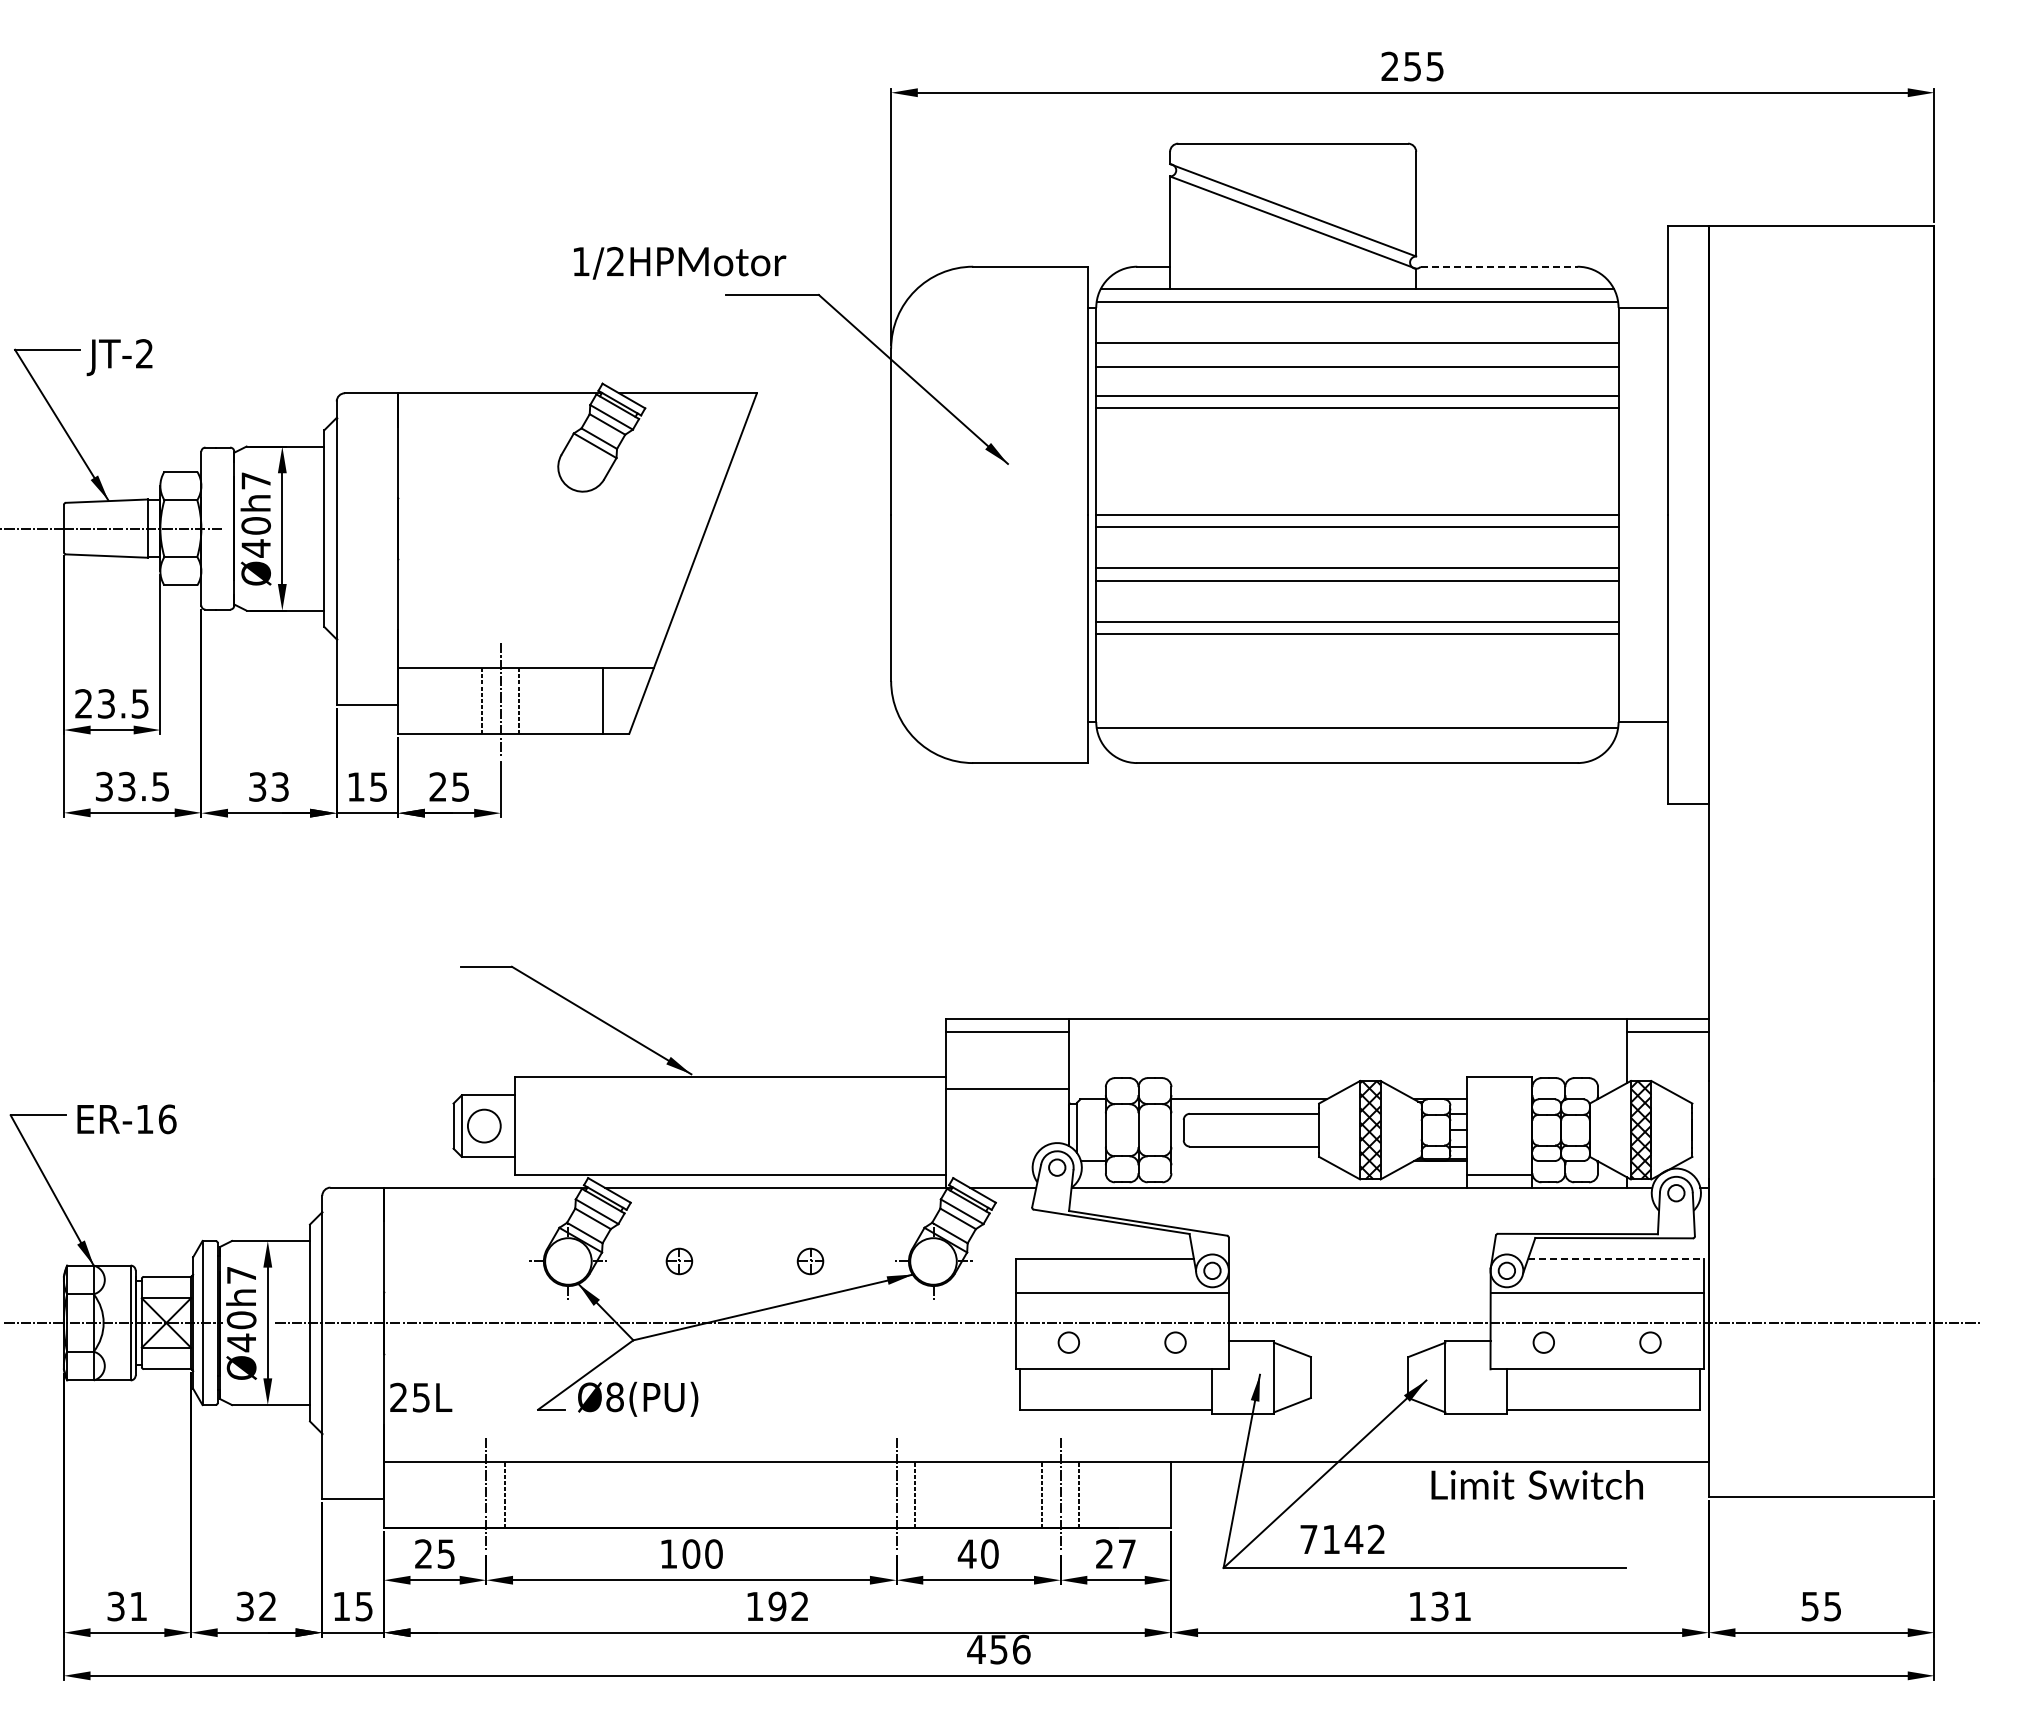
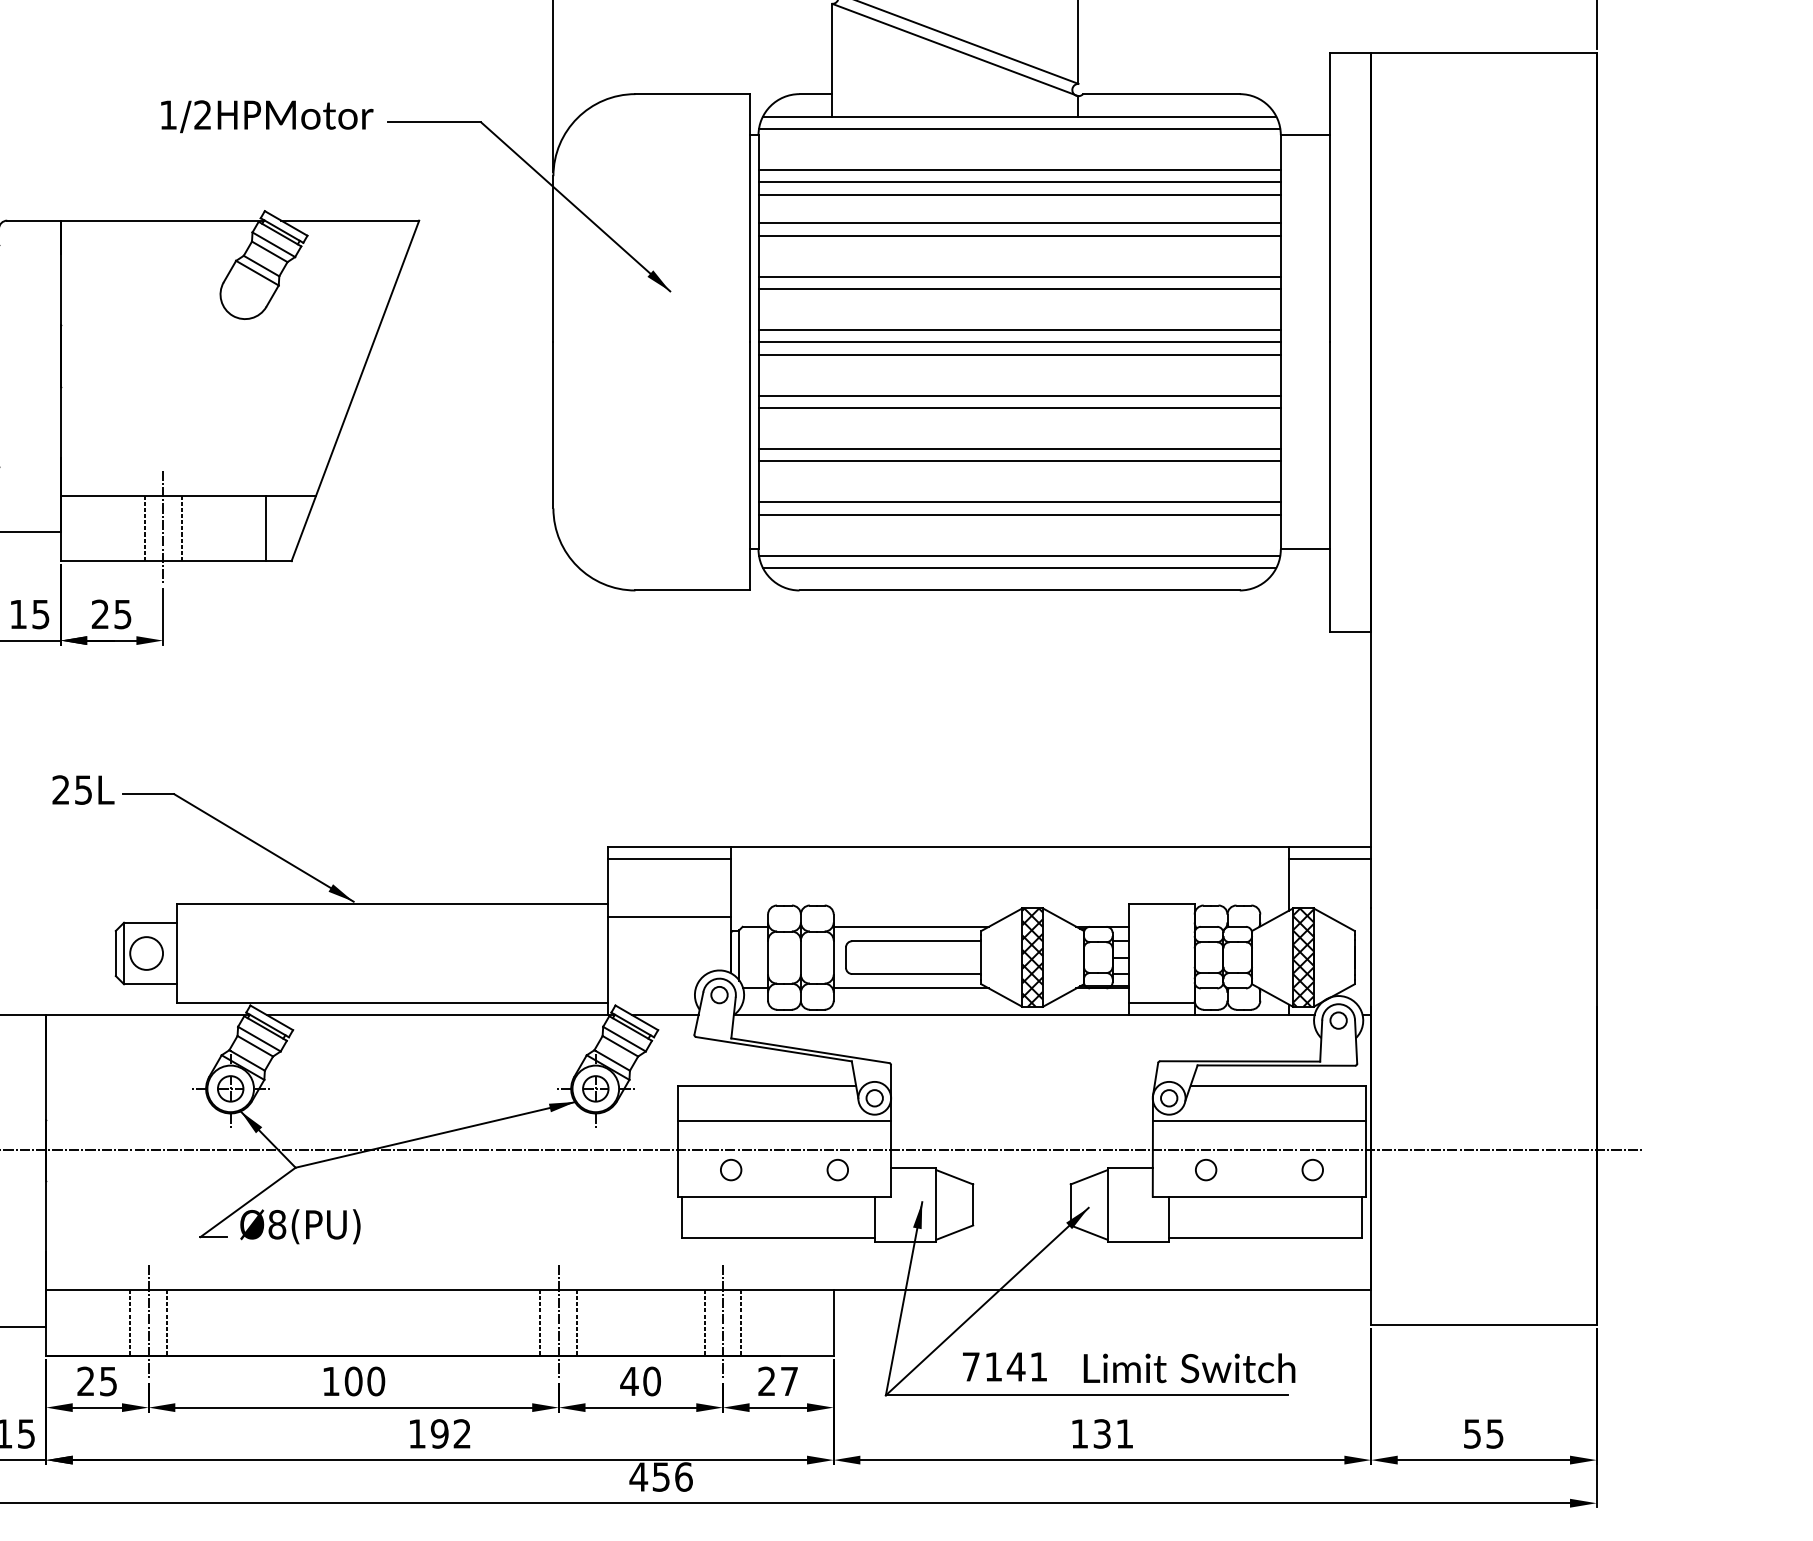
text: (680, 262) -> (267, 115), moved
line: (1499, 266) -> (1161, 93), dashed -> solid
line: (1357, 354) -> (1019, 181), added
line: (1357, 449) -> (1019, 276), added
line: (1357, 461) -> (1019, 288), added
line: (1357, 502) -> (1019, 329), added
line: (1357, 674) -> (1019, 501), added
line: (1357, 687) -> (1019, 514), added
line: (1357, 740) -> (1019, 567), added
line: (1248, 1160) -> (910, 987), added
line: (1616, 1258) -> (1278, 1085), dashed -> solid
part: (679, 1261) -> (230, 1088), moved
part: (810, 1261) -> (595, 1088), moved
text: (421, 1397) -> (83, 789), moved
text: (1536, 1484) -> (1188, 1367), moved
line: (467, 1495) -> (129, 1322), added
line: (878, 1495) -> (540, 1322), added
text: (1376, 1538) -> (1038, 1365), 7142 -> 7141

